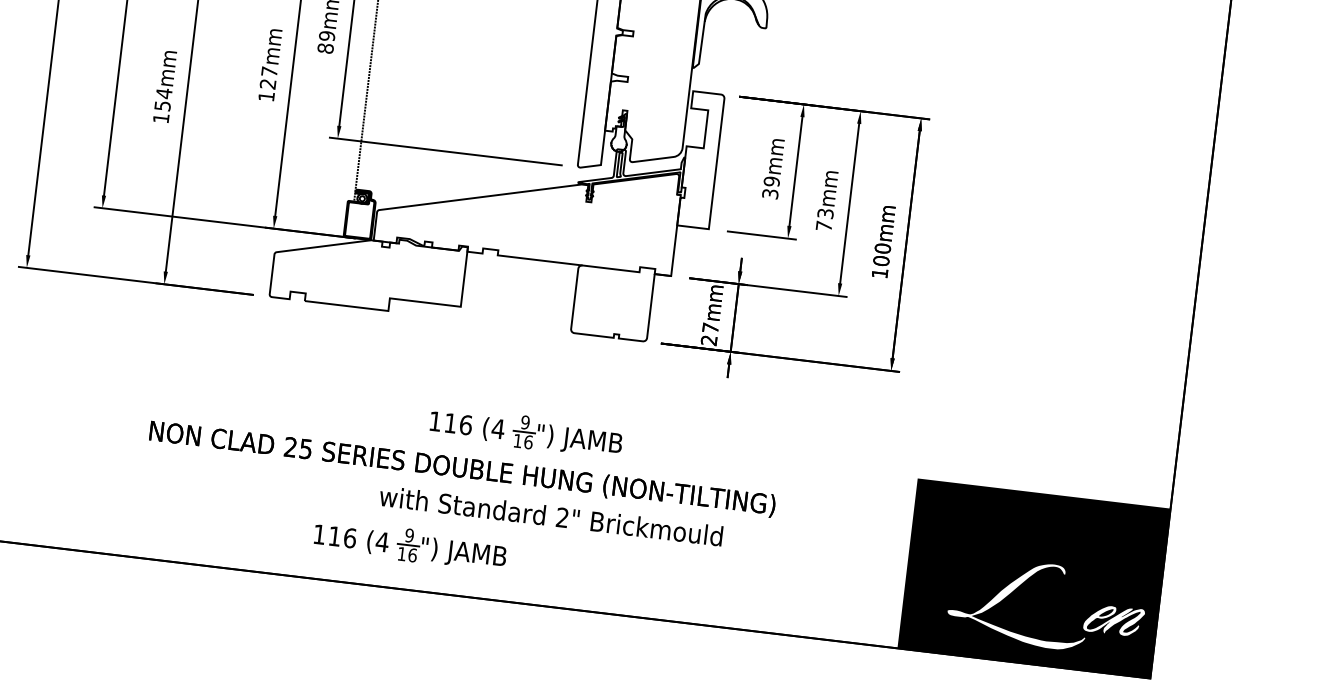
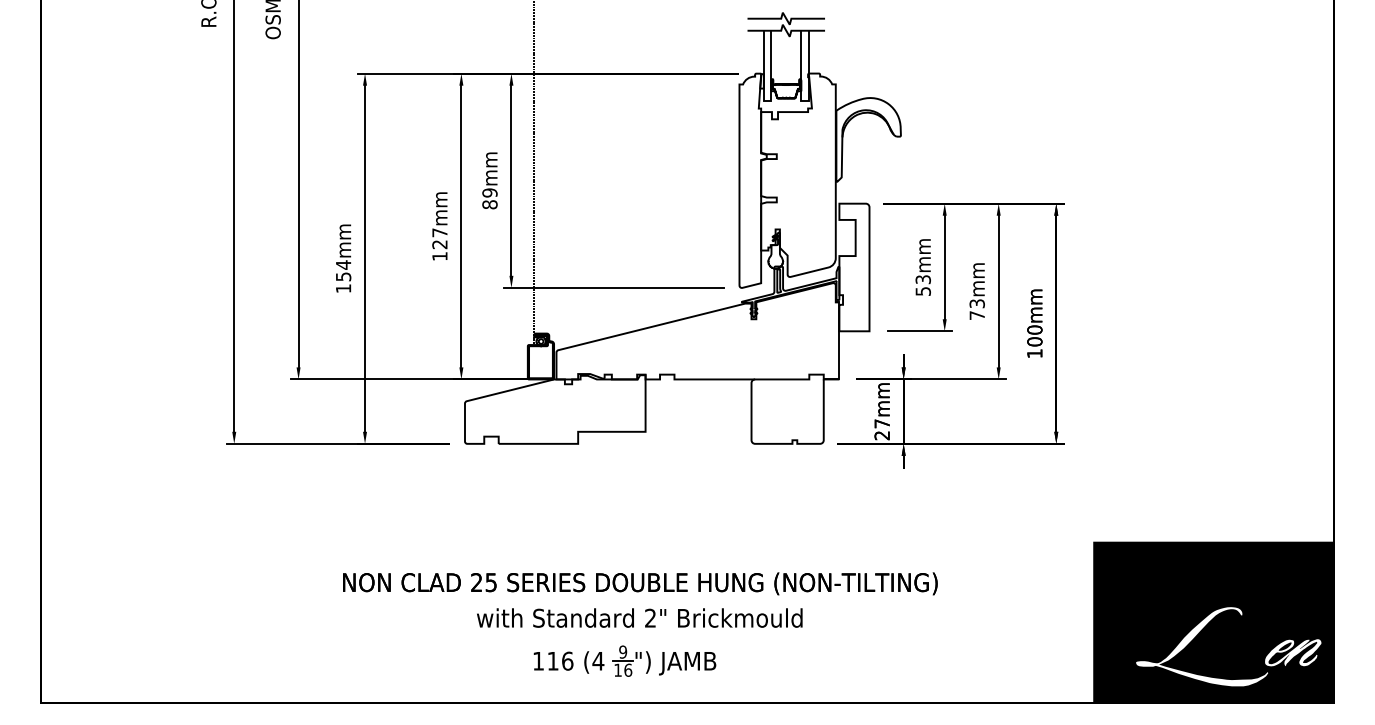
text: (770, 187) -> (922, 285), 39mm -> 53mm
part: (525, 431) -> (720, 541), removed
text: (462, 468) -> (640, 583), moved
text: (551, 515) -> (639, 617), moved

